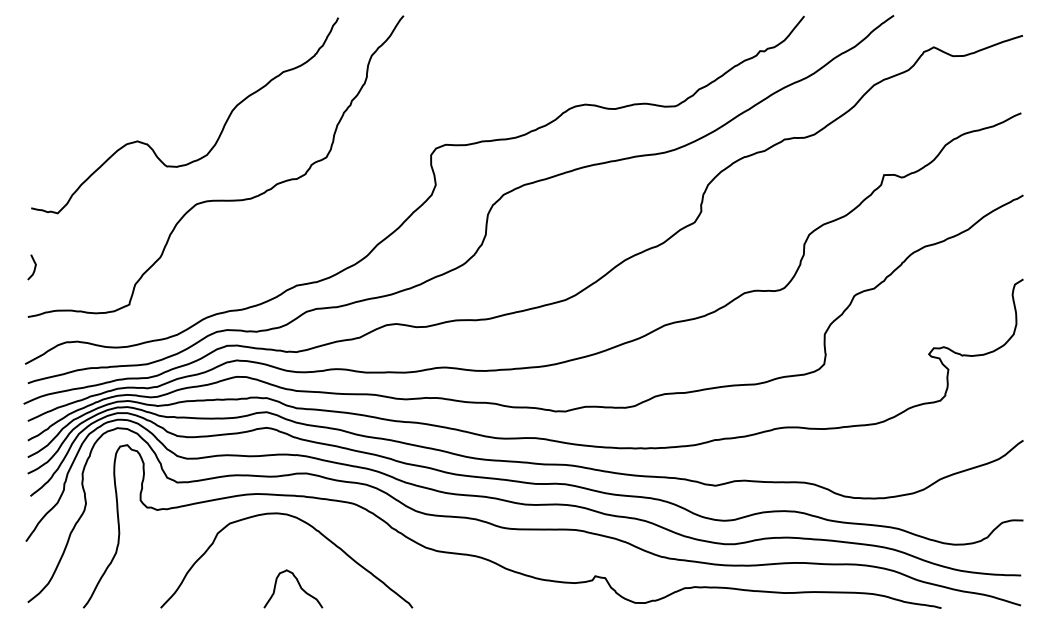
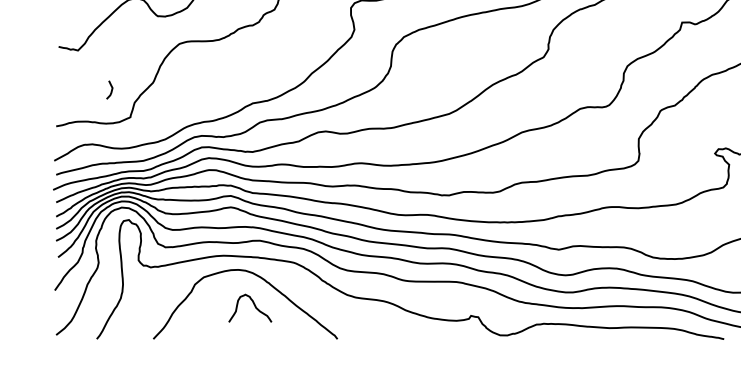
curve: (33, 269) -> (110, 91), moved
curve: (299, 586) -> (254, 306), moved

